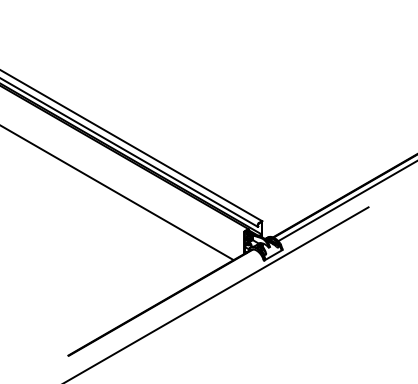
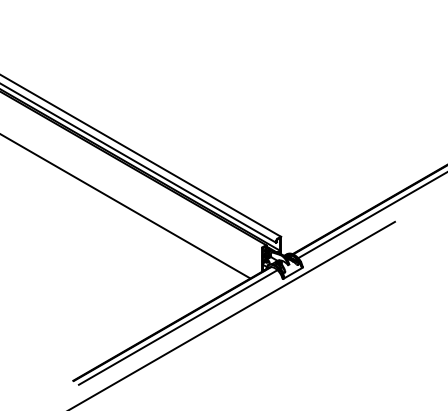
line: (165, 305) -> (177, 327), added

